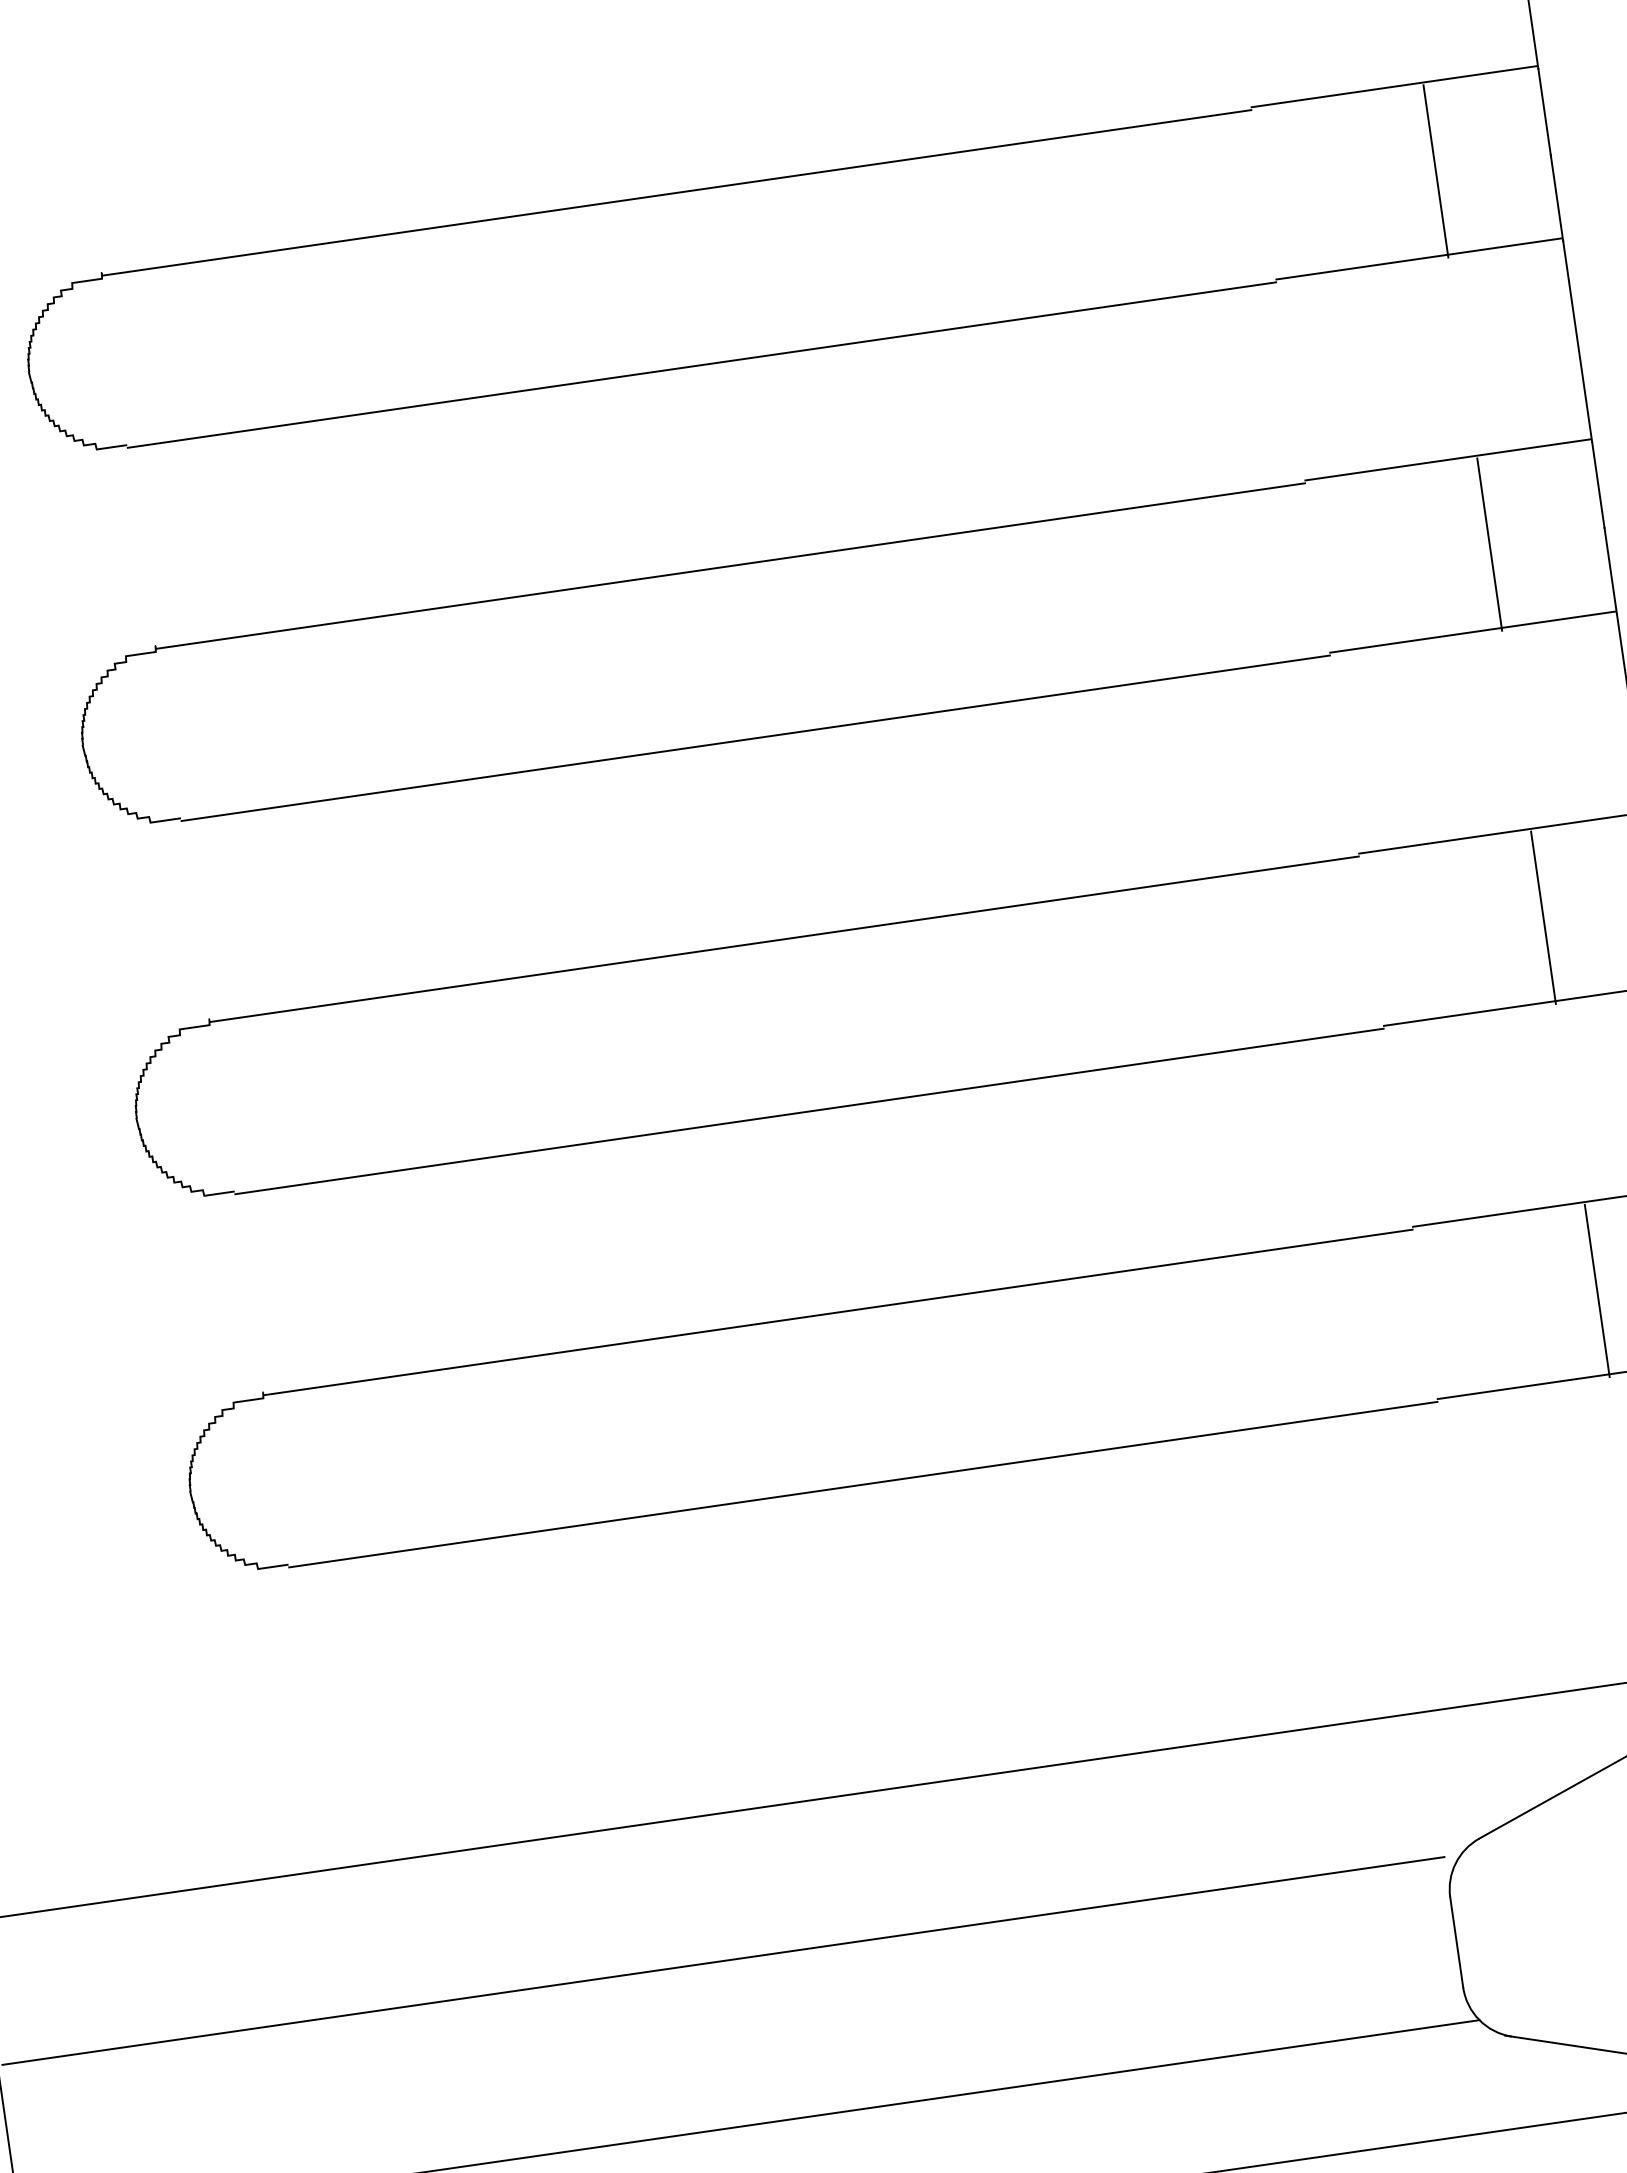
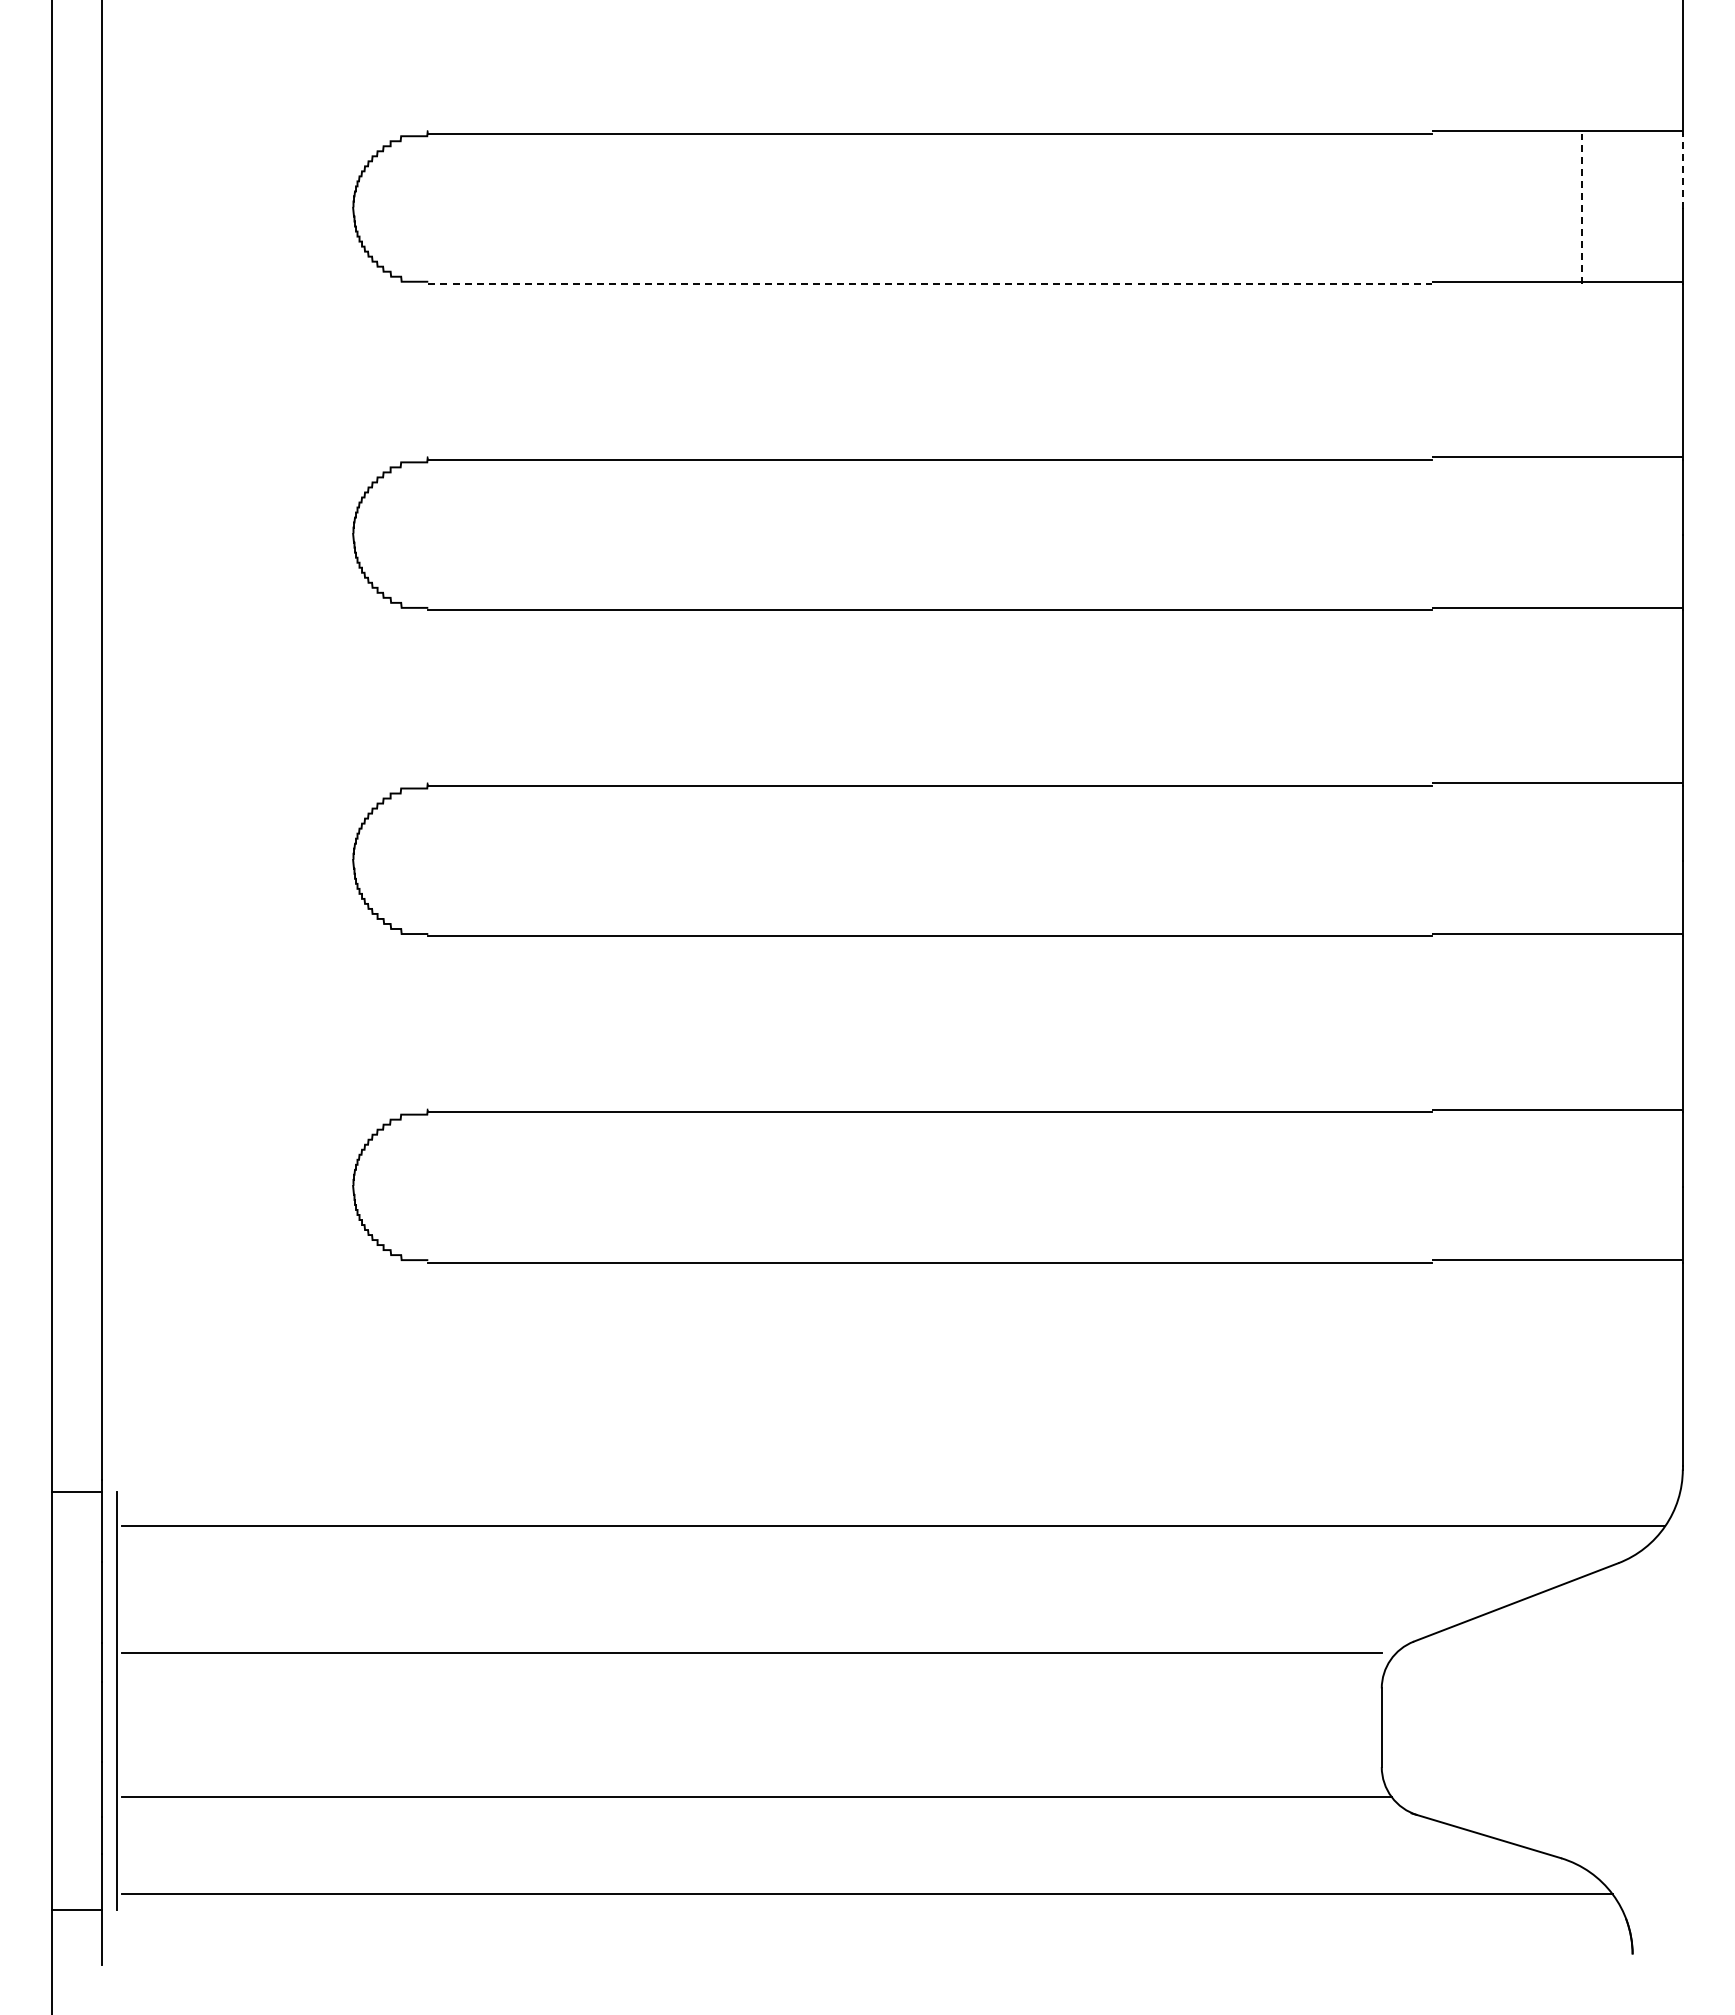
line: (1544, 112) -> (1682, 171), solid -> dashed
line: (1435, 170) -> (1582, 208), solid -> dashed
line: (702, 365) -> (930, 284), solid -> dashed
line: (1489, 543) -> (1582, 534), removed
line: (1543, 917) -> (1582, 860), removed
line: (1597, 1291) -> (1582, 1187), removed

